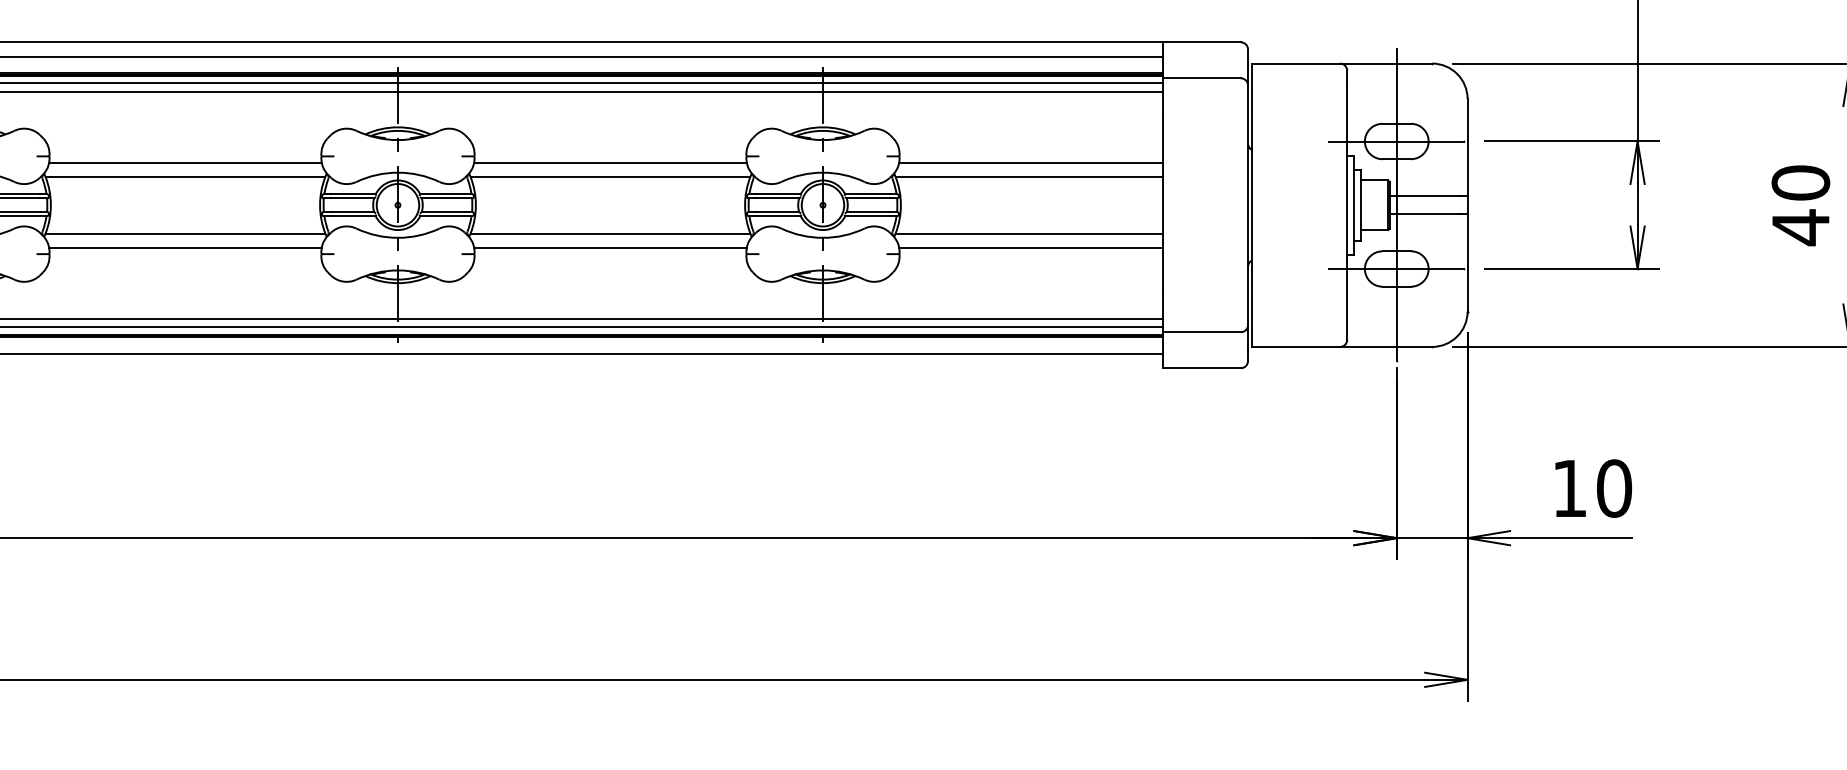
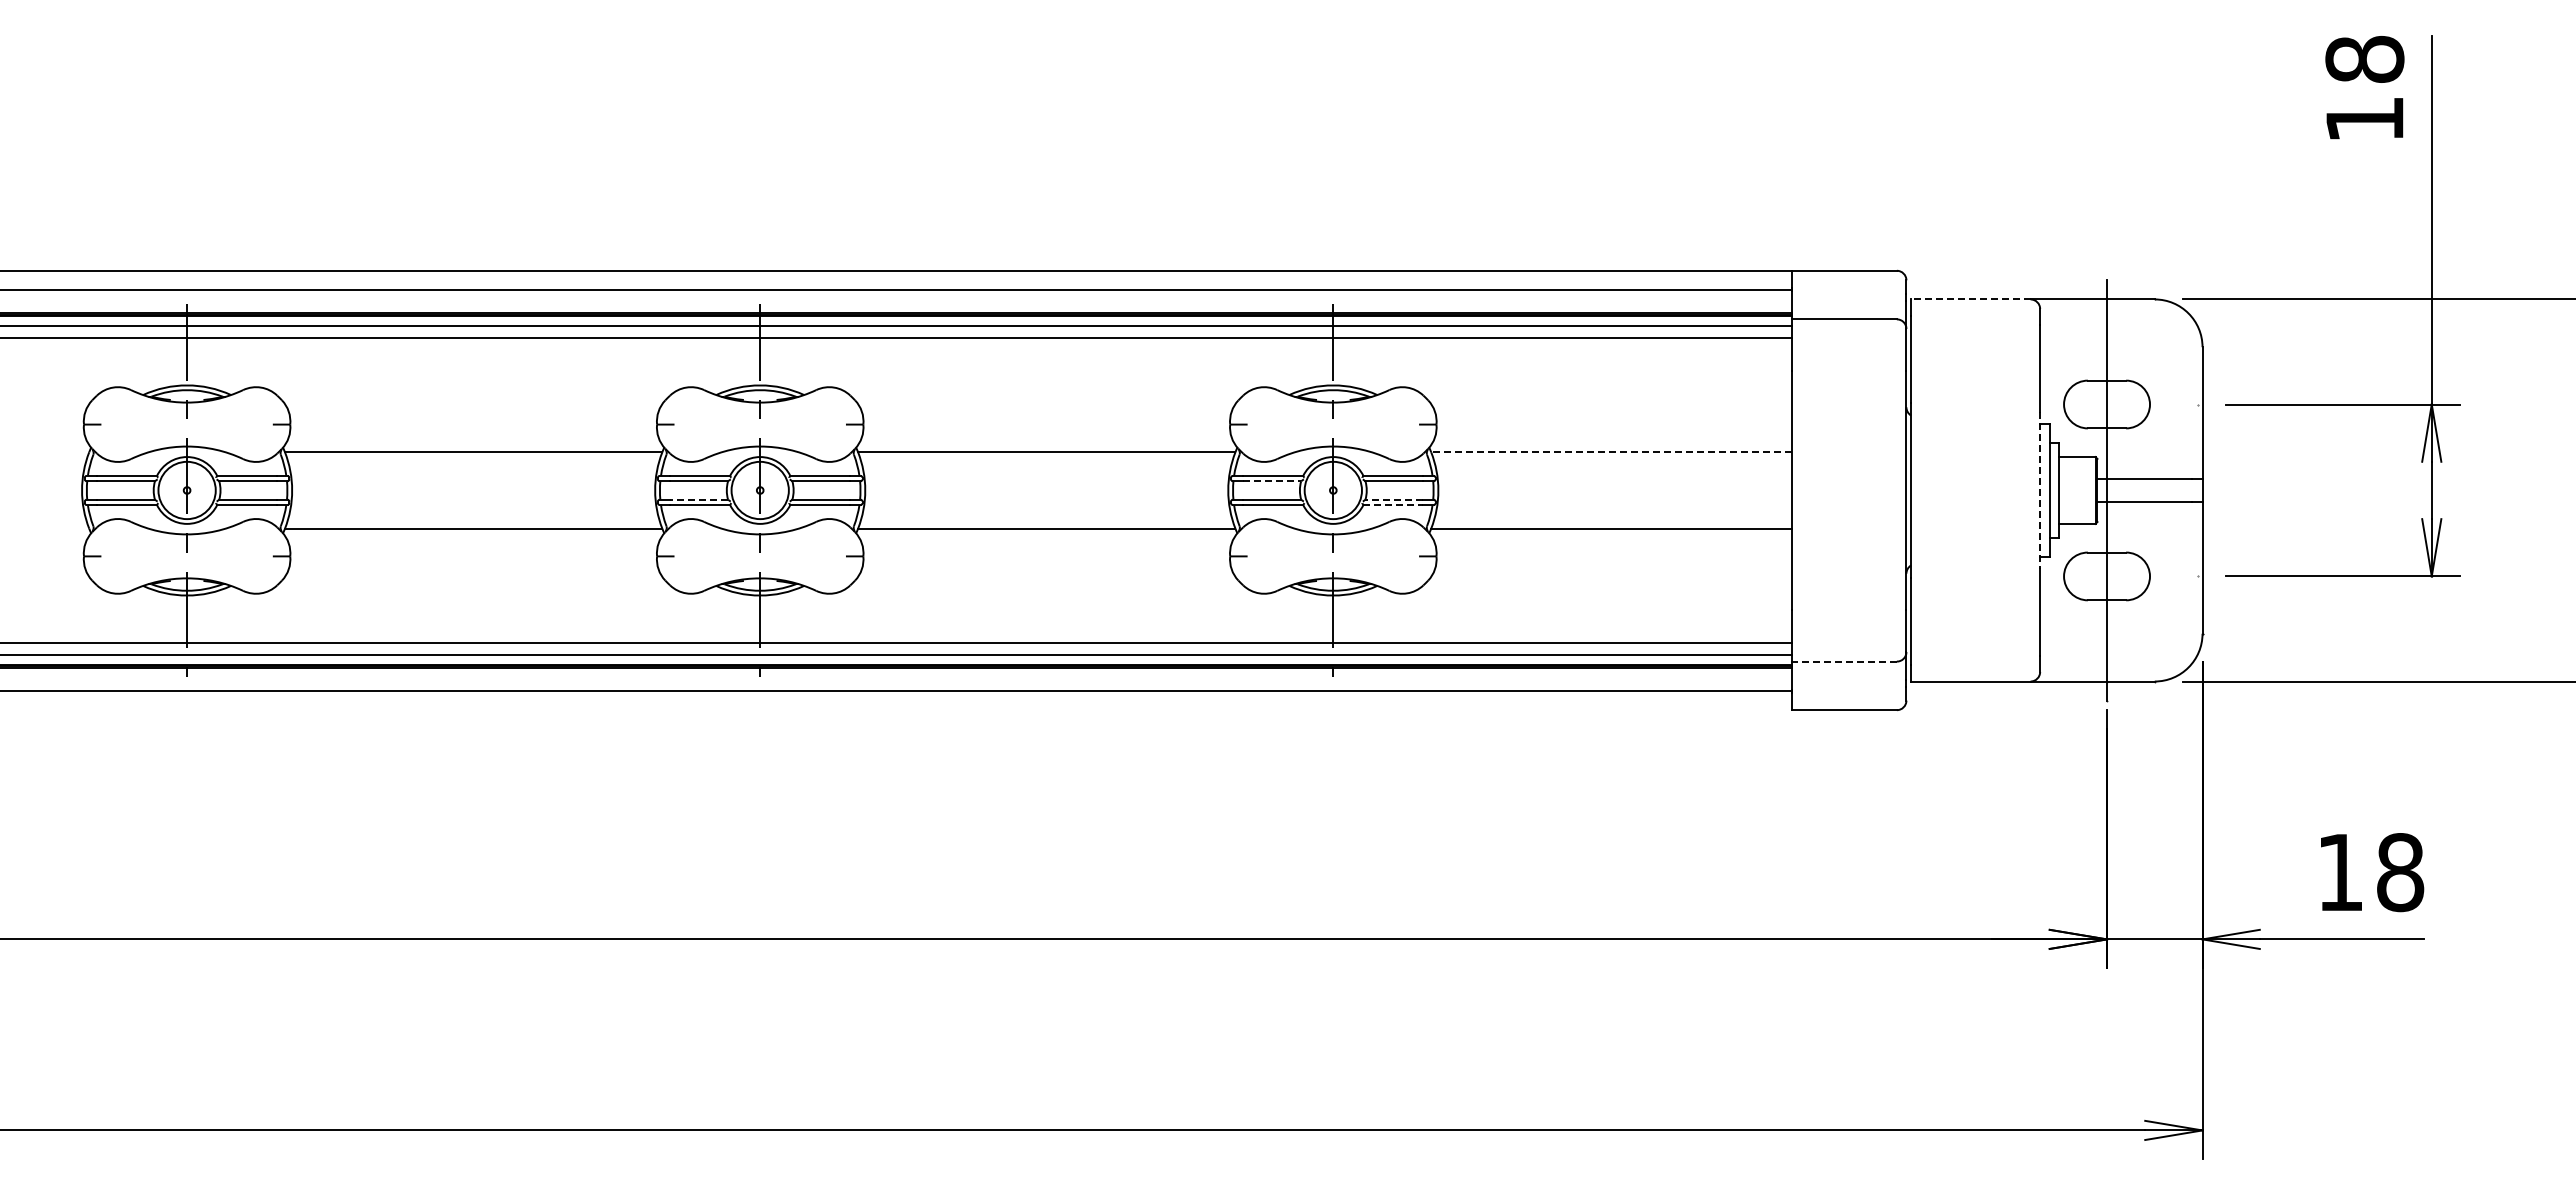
line: (1295, 63) -> (1970, 299), solid -> dashed
line: (1396, 141) -> (2106, 404), removed
line: (185, 163) -> (473, 433), removed
line: (610, 163) -> (1046, 433), removed
line: (1030, 163) -> (1613, 433), removed
line: (1029, 177) -> (1611, 452), solid -> dashed
line: (777, 198) -> (1272, 481), solid -> dashed
line: (1347, 205) -> (2040, 490), solid -> dashed
line: (352, 211) -> (699, 499), solid -> dashed
line: (868, 211) -> (1394, 499), solid -> dashed
line: (867, 216) -> (1393, 505), solid -> dashed
line: (185, 247) -> (473, 547), removed
line: (610, 247) -> (1046, 547), removed
line: (1030, 247) -> (1613, 547), removed
line: (1396, 269) -> (2106, 576), removed
line: (1202, 332) -> (1844, 661), solid -> dashed
text: (1614, 488) -> (2400, 872), 10 -> 18

